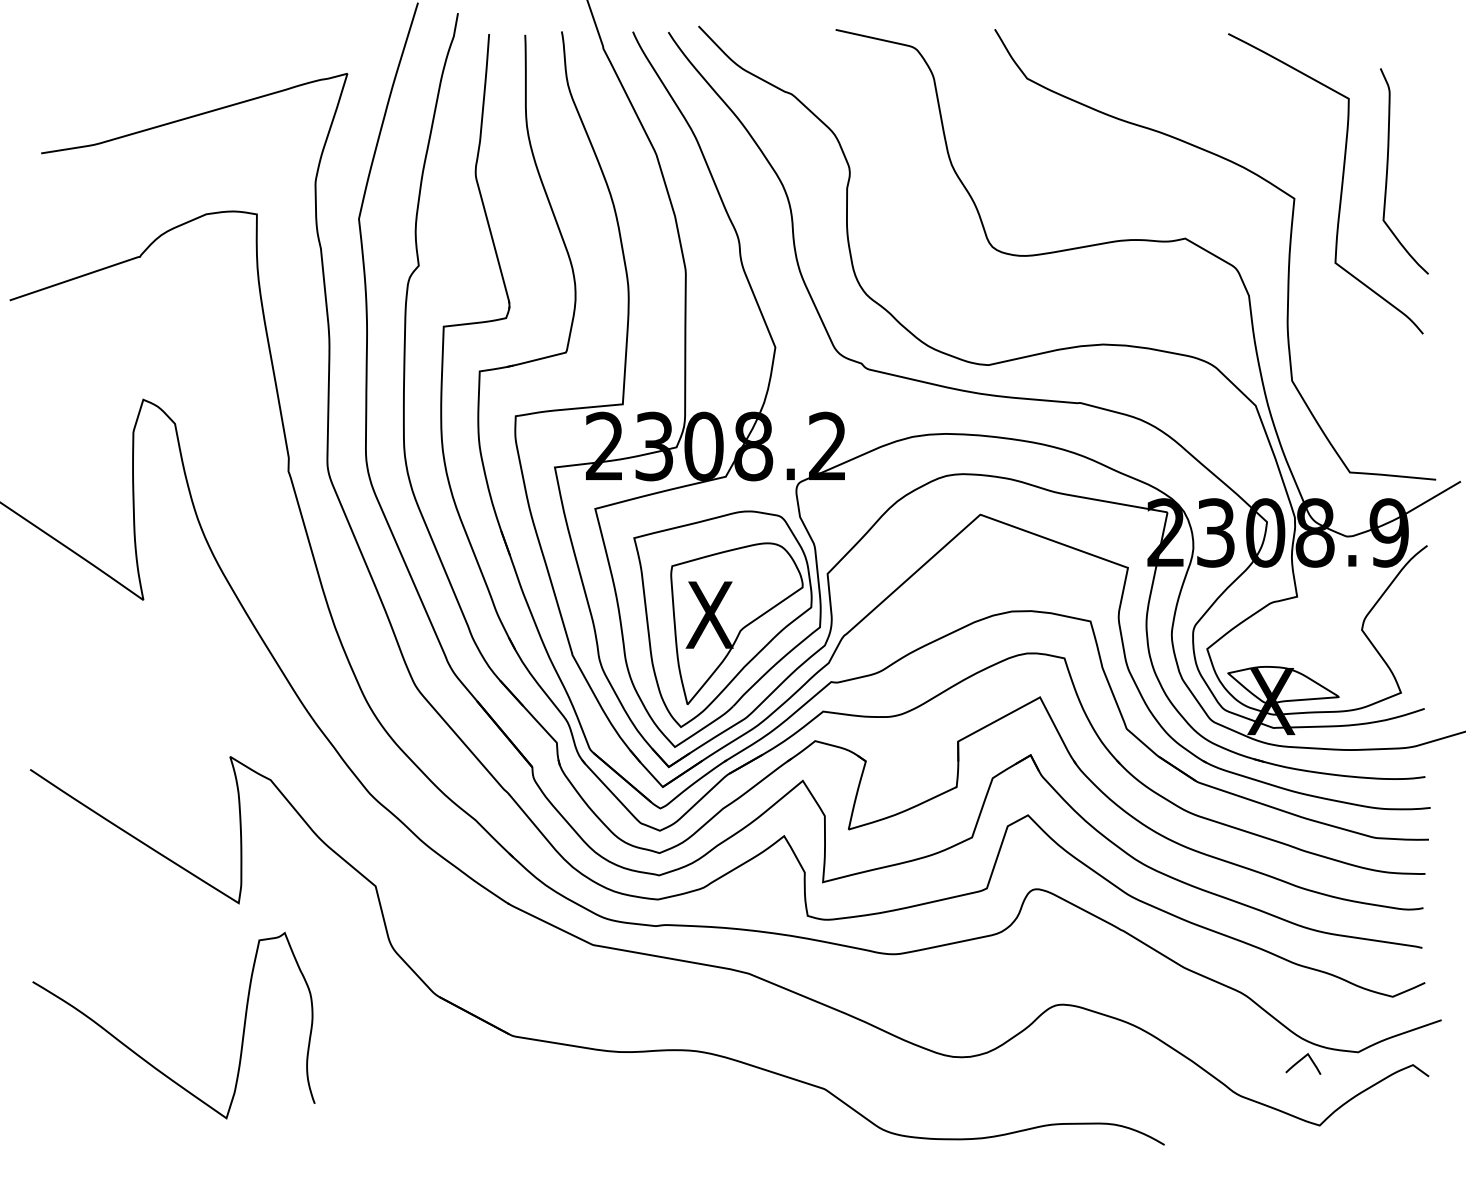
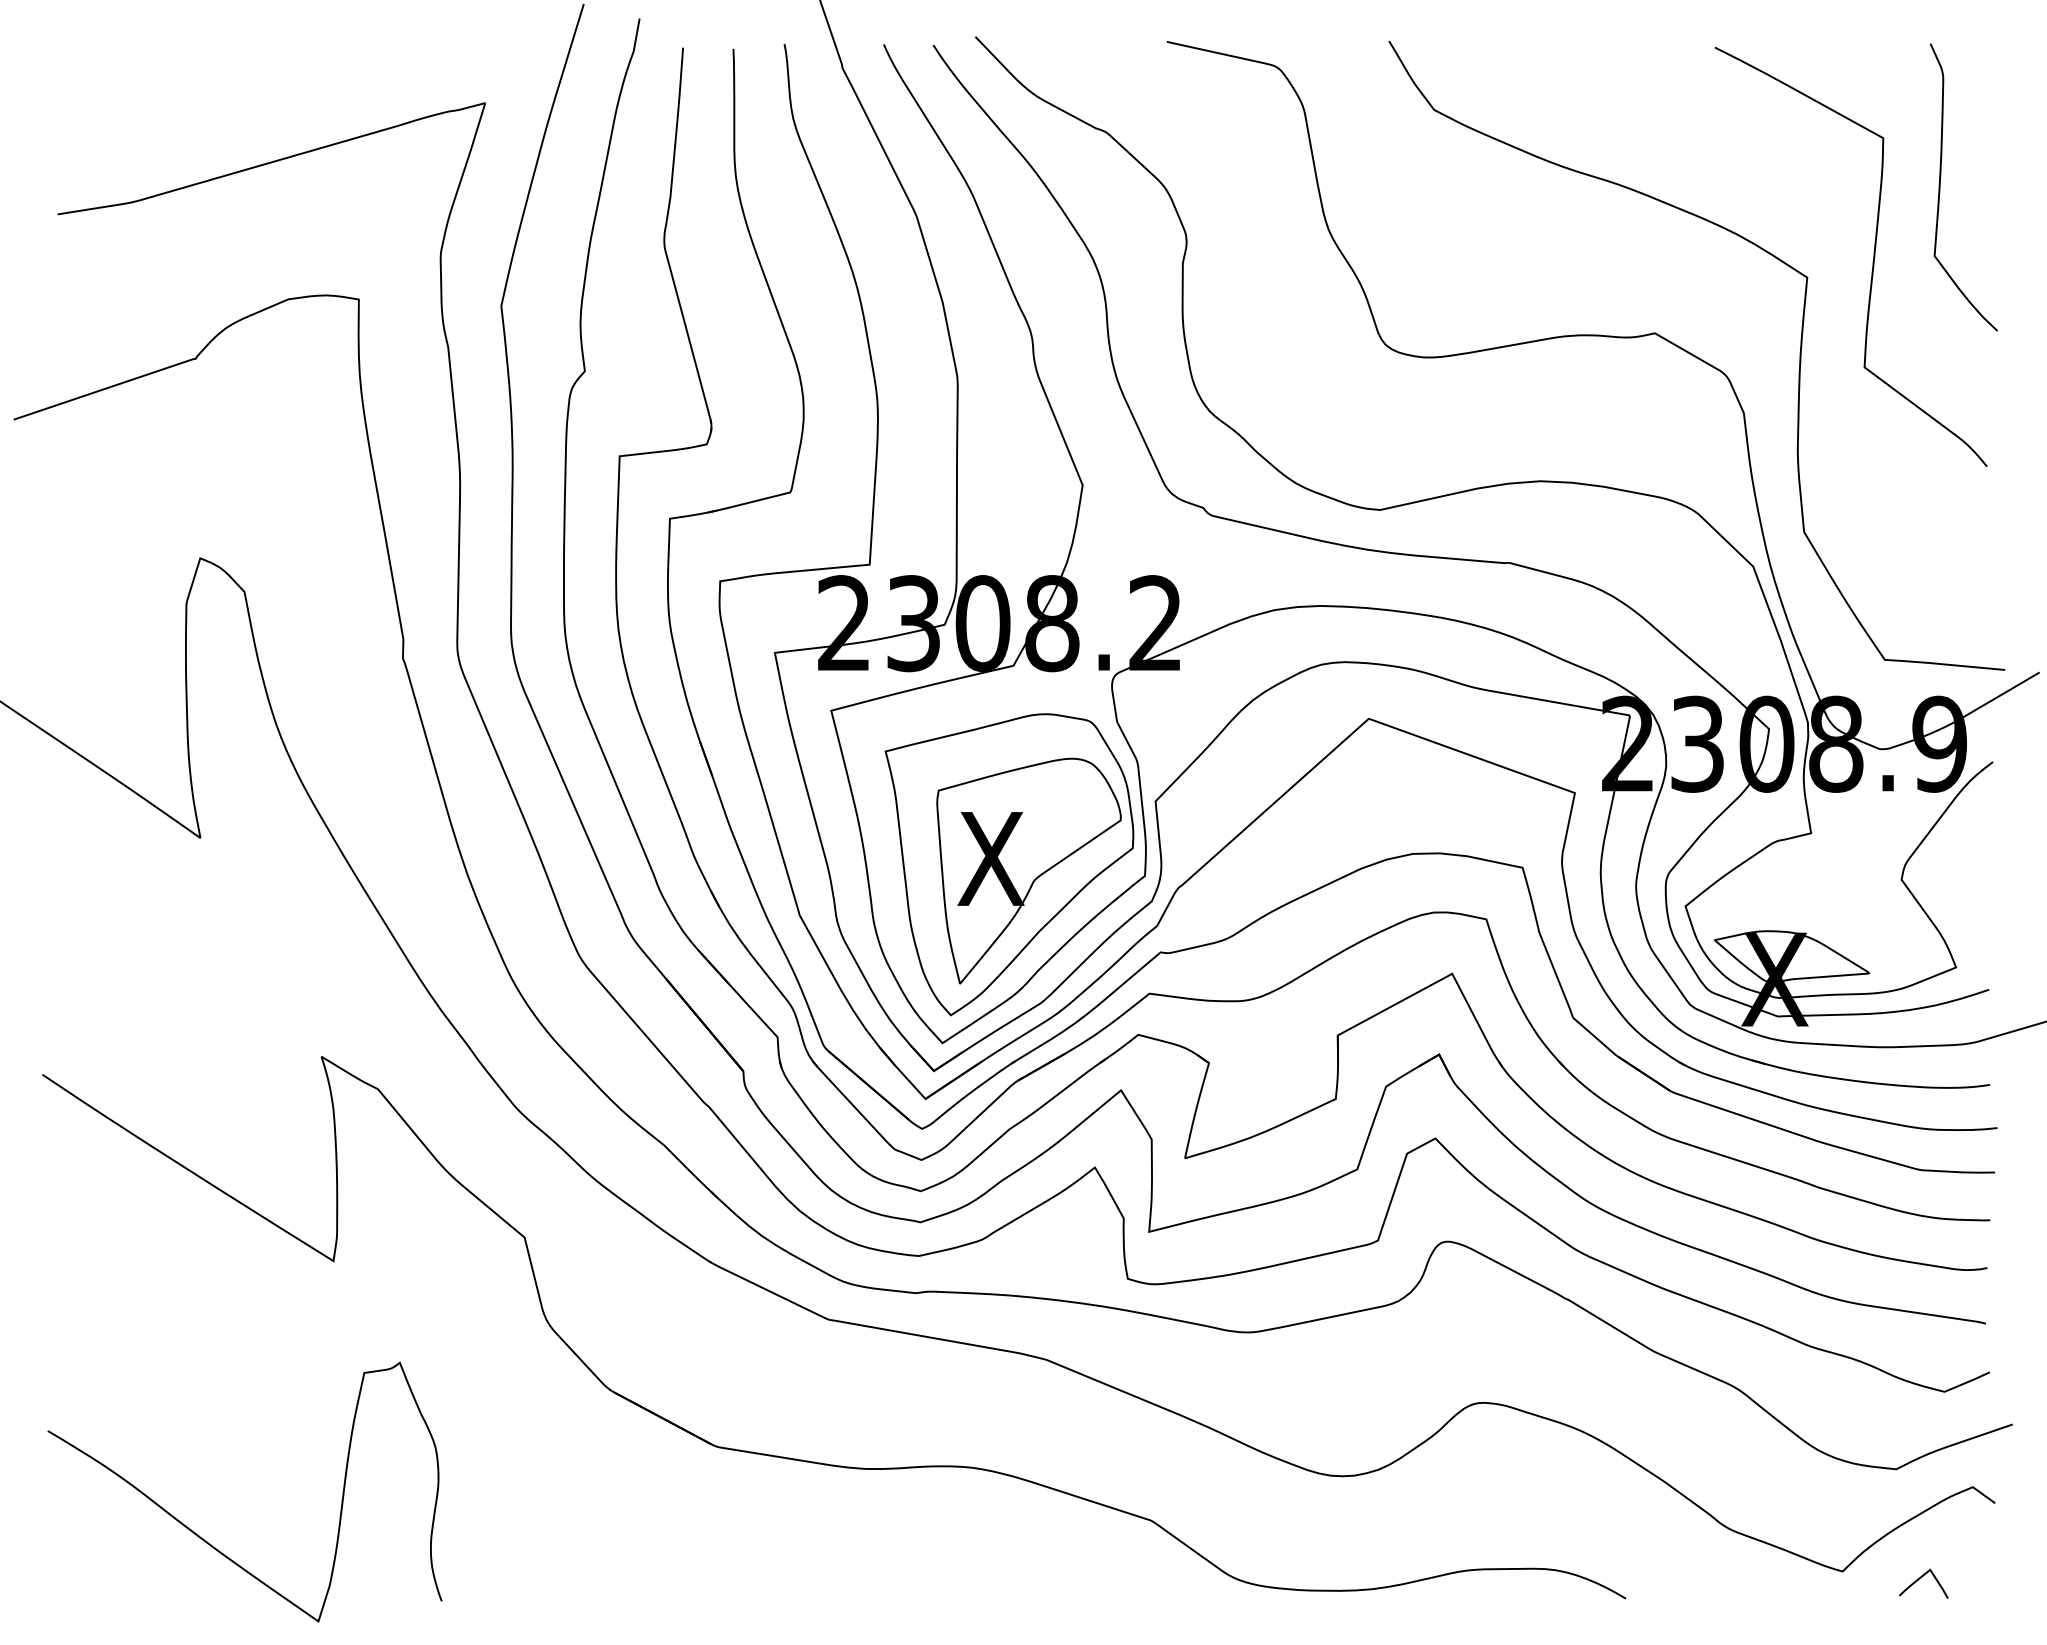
curve: (1387, 171) -> (1940, 187), moved
curve: (1301, 1060) -> (1921, 1578), moved
curve: (147, 1061) -> (207, 1541), moved

